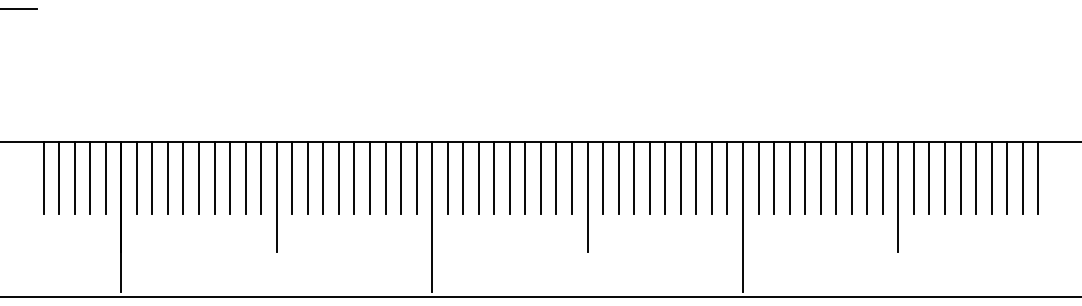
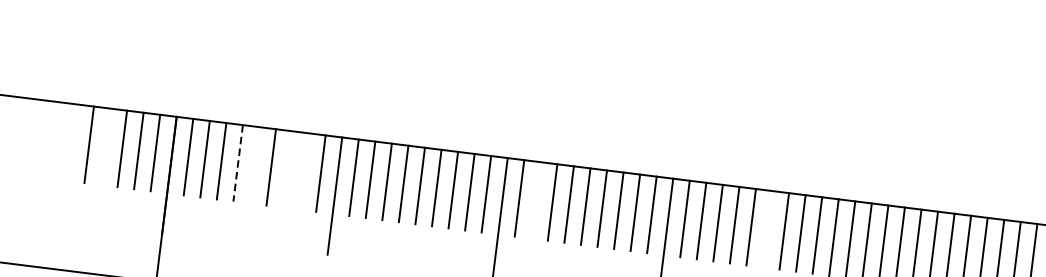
line: (59, 177) -> (106, 146), removed
line: (183, 177) -> (238, 163), solid -> dashed
line: (199, 177) -> (255, 165), removed
line: (230, 177) -> (288, 169), removed
line: (245, 177) -> (304, 171), removed
line: (463, 177) -> (536, 200), removed
line: (680, 177) -> (767, 229), removed

